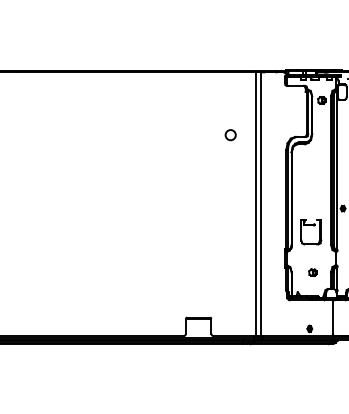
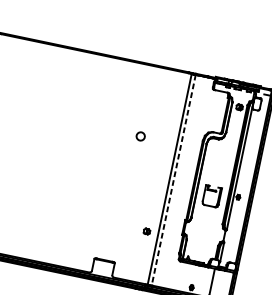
circle: (230, 135) -> (140, 136), moved
line: (261, 204) -> (173, 180), solid -> dashed
part: (313, 226) -> (214, 192), moved
part: (312, 272) -> (146, 231), moved

